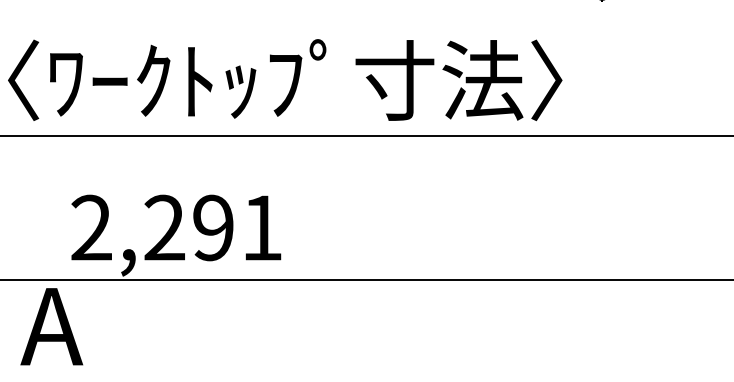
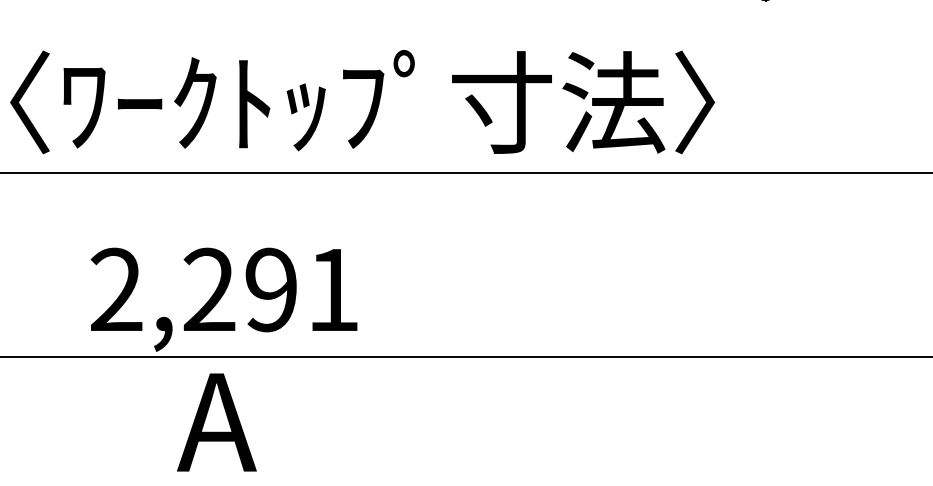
text: (51, 326) -> (216, 422), moved

